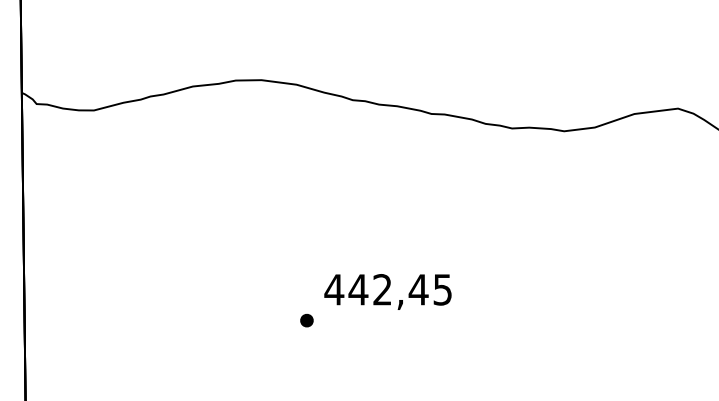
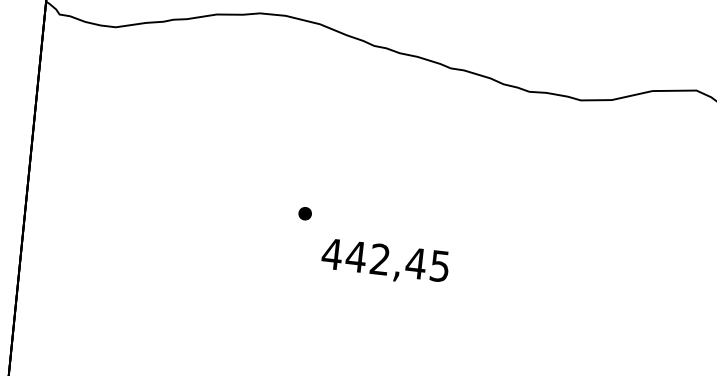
text: (387, 291) -> (384, 261), moved
part: (306, 320) -> (304, 213), moved

